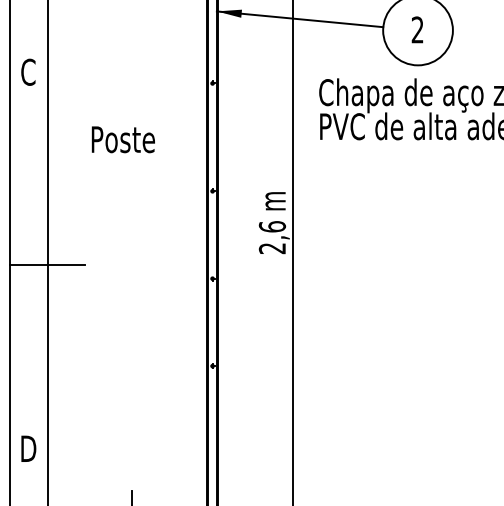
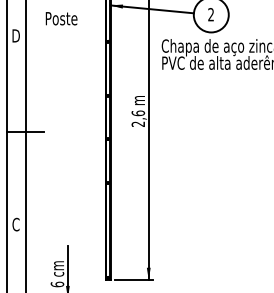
text: (27, 71) -> (15, 35), C -> D
text: (123, 139) -> (61, 18), moved
text: (27, 448) -> (15, 224), D -> C

